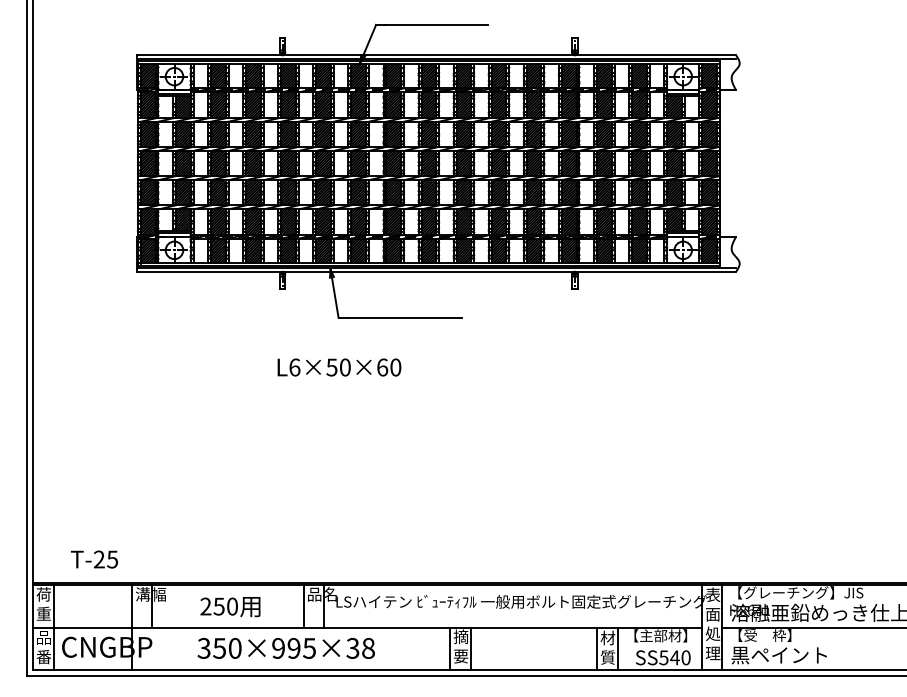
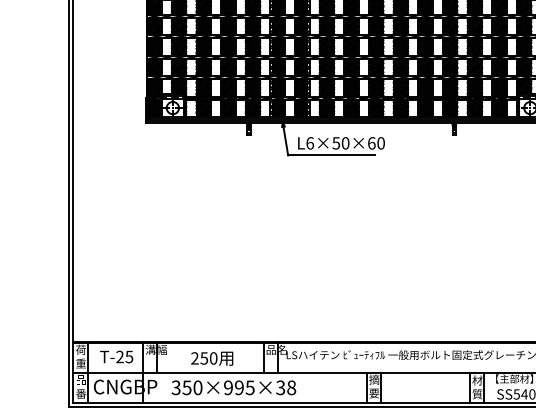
text: (339, 367) -> (341, 143), moved
text: (94, 559) -> (116, 356), moved
text: (285, 648) -> (233, 387), moved

